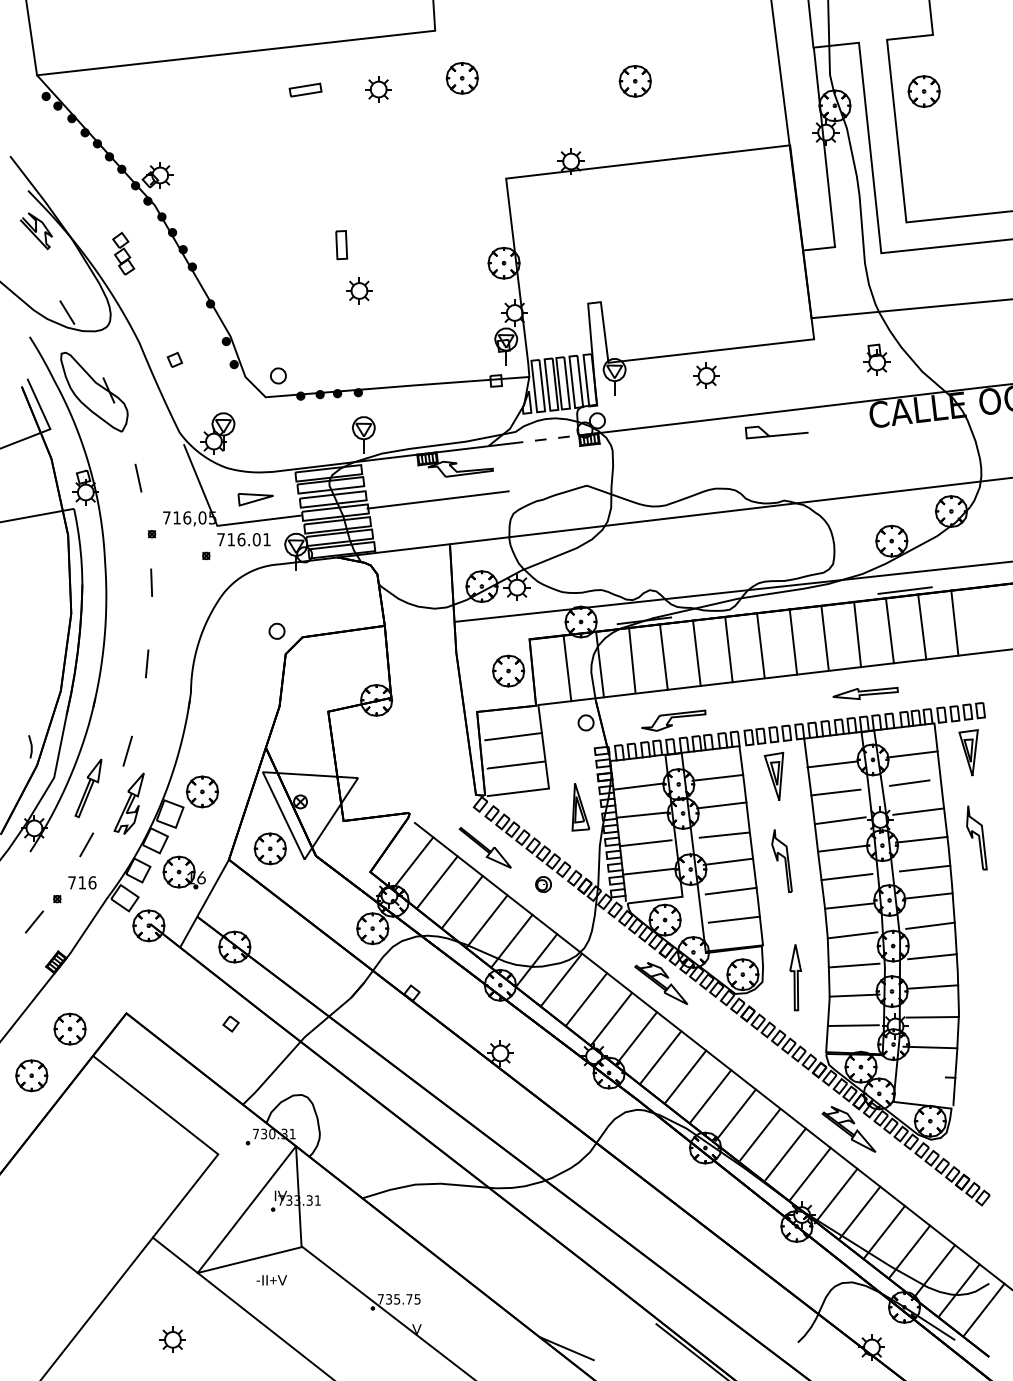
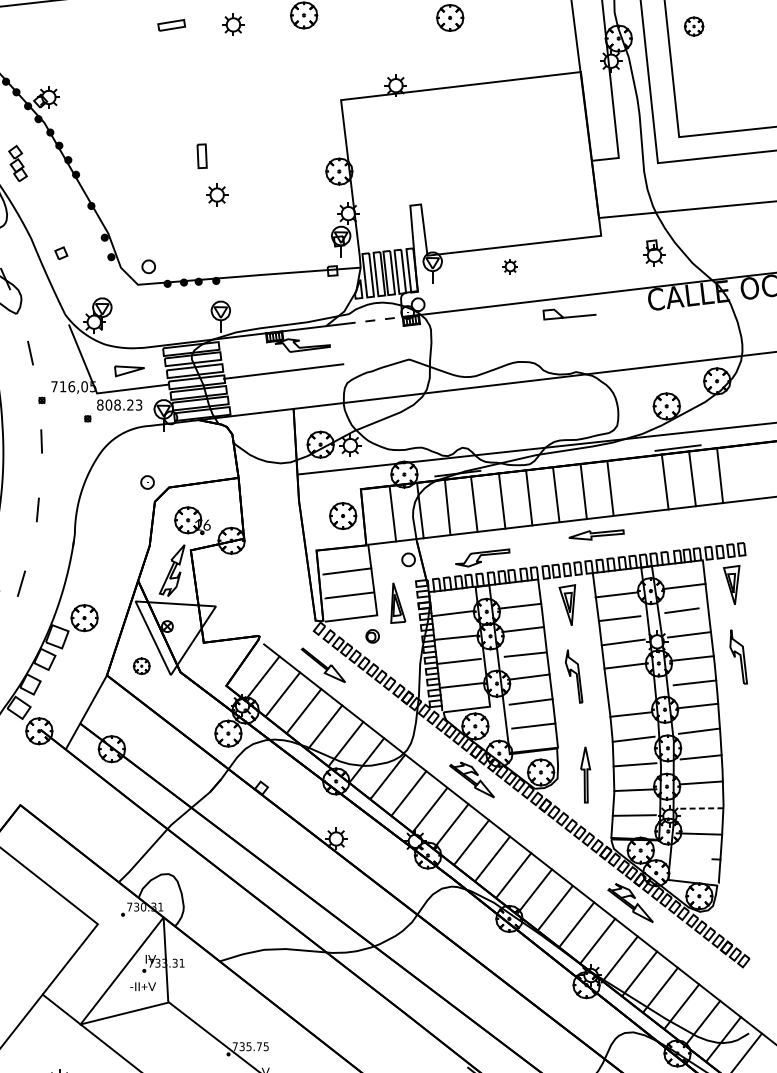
part: (923, 91) -> (693, 26), size x0.7
part: (706, 375) -> (510, 266), size x0.7
text: (243, 539) -> (119, 404), 716.01 -> 808.23
line: (857, 634) -> (637, 485), removed
part: (865, 693) -> (596, 535), moved
part: (128, 803) -> (171, 570), moved
part: (580, 807) -> (397, 603), moved
part: (269, 848) -> (141, 665), size x0.6
part: (183, 872) -> (191, 520), moved
line: (846, 877) -> (628, 690), removed
part: (543, 884) -> (372, 636), moved
line: (932, 1017) -> (701, 808), solid -> dashed
part: (230, 1023) -> (108, 813), removed
text: (271, 1280) -> (142, 986), moved

